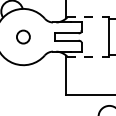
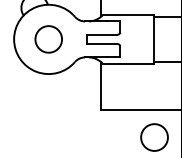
line: (88, 17) -> (128, 15), dashed -> solid
circle: (23, 37) -> (48, 39), size x1.67
line: (88, 56) -> (128, 63), dashed -> solid

